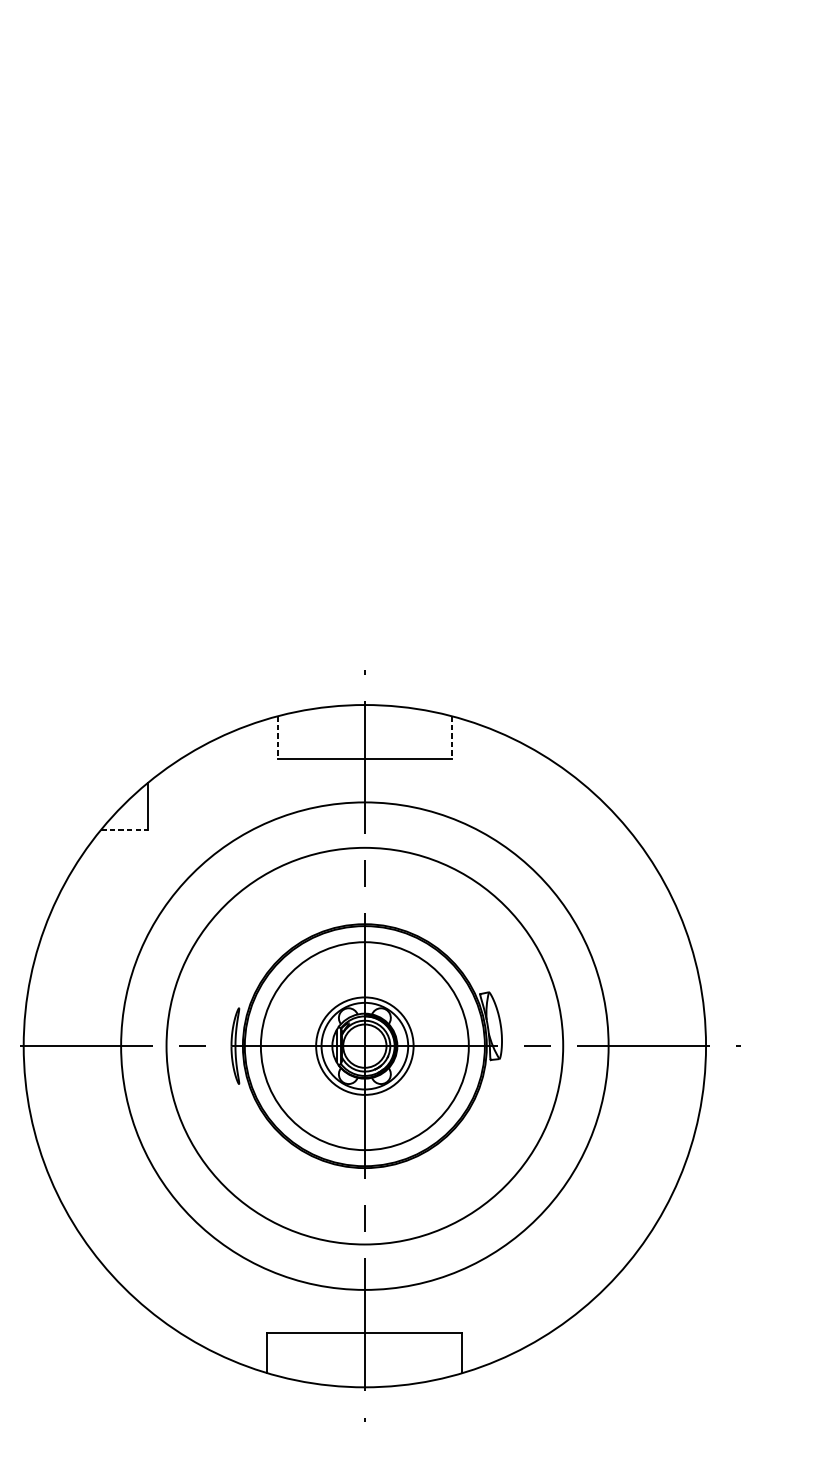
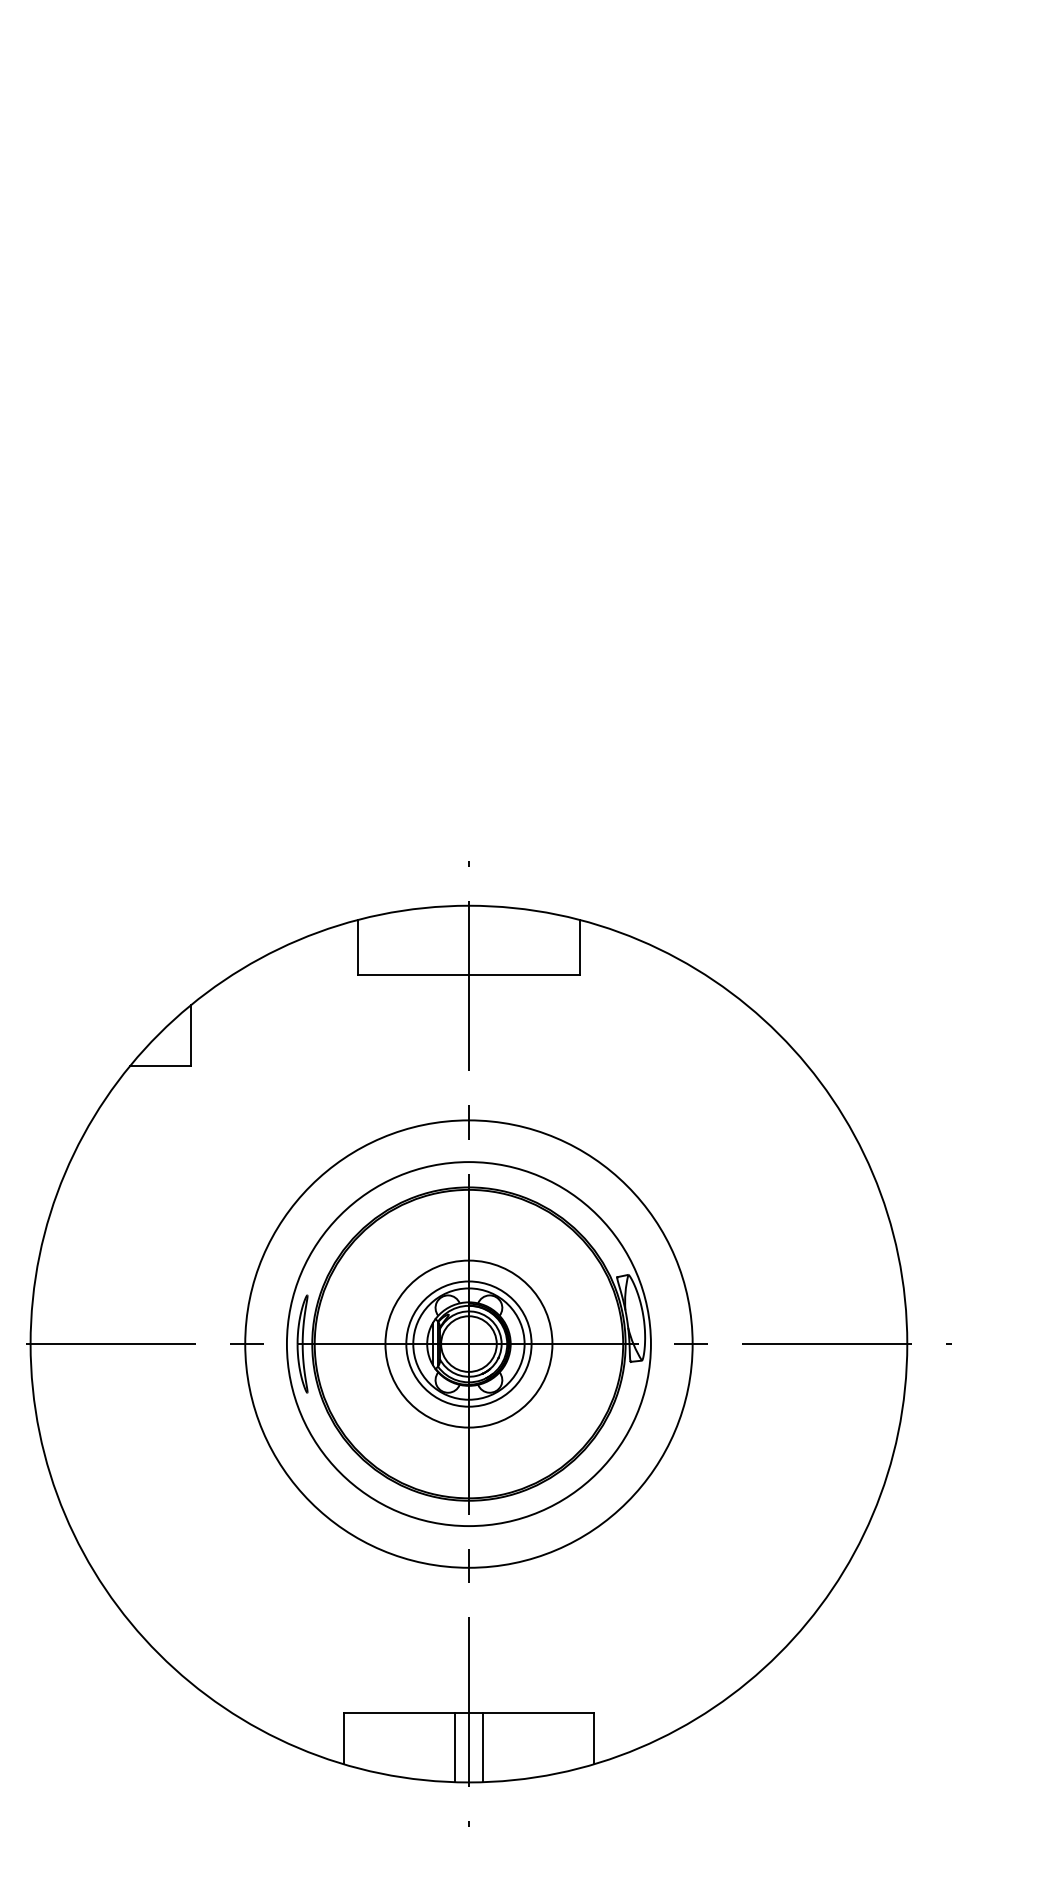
line: (278, 737) -> (357, 947), dashed -> solid
line: (451, 737) -> (580, 947), dashed -> solid
line: (124, 829) -> (160, 1065), dashed -> solid
circle: (364, 1045) -> (468, 1343), size x0.62
circle: (364, 1045) -> (468, 1343), size x0.71
circle: (364, 1046) -> (468, 1344), size x0.71
line: (354, 1360) -> (455, 1747), added
line: (375, 1360) -> (482, 1747), added

